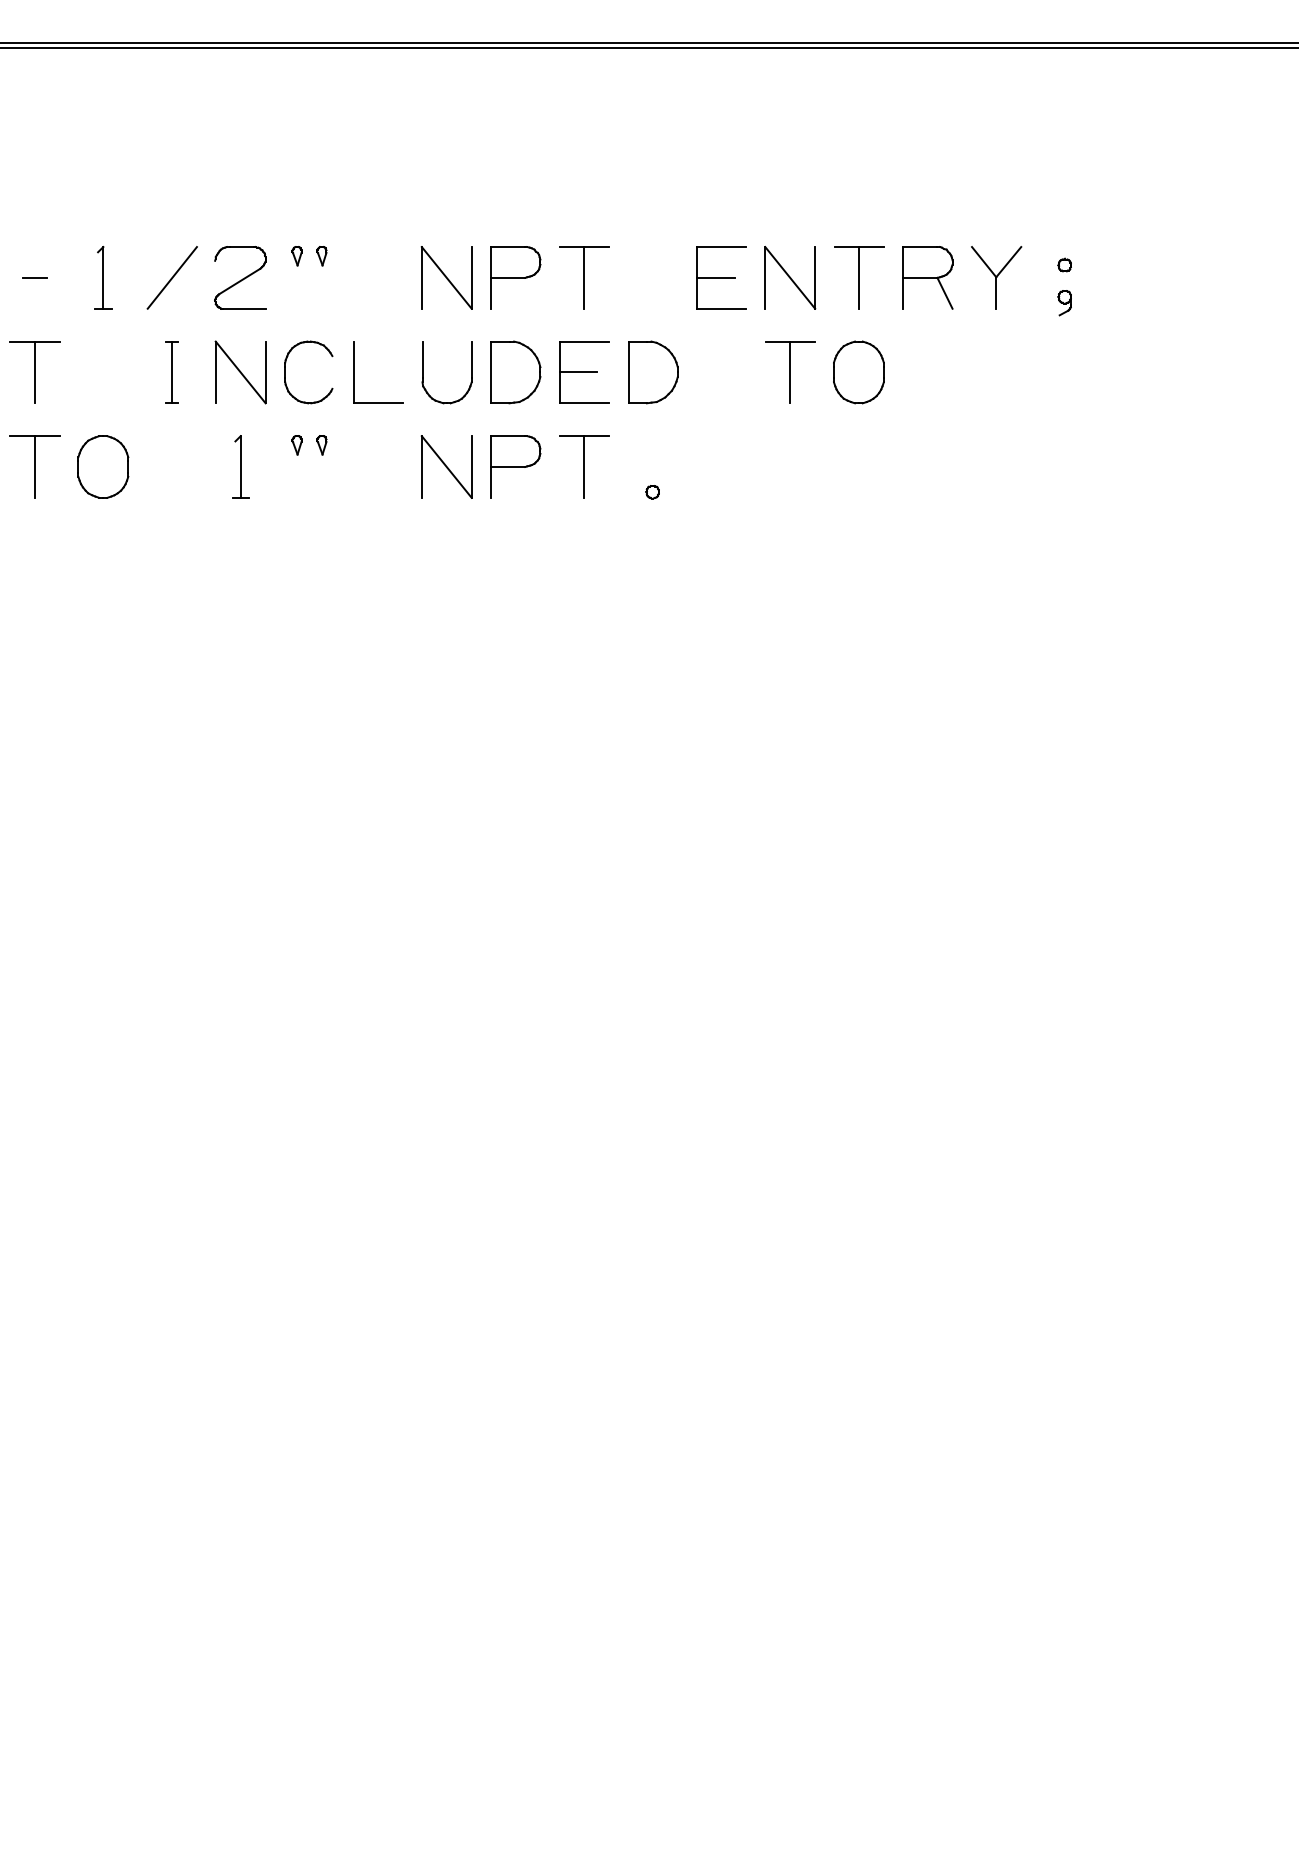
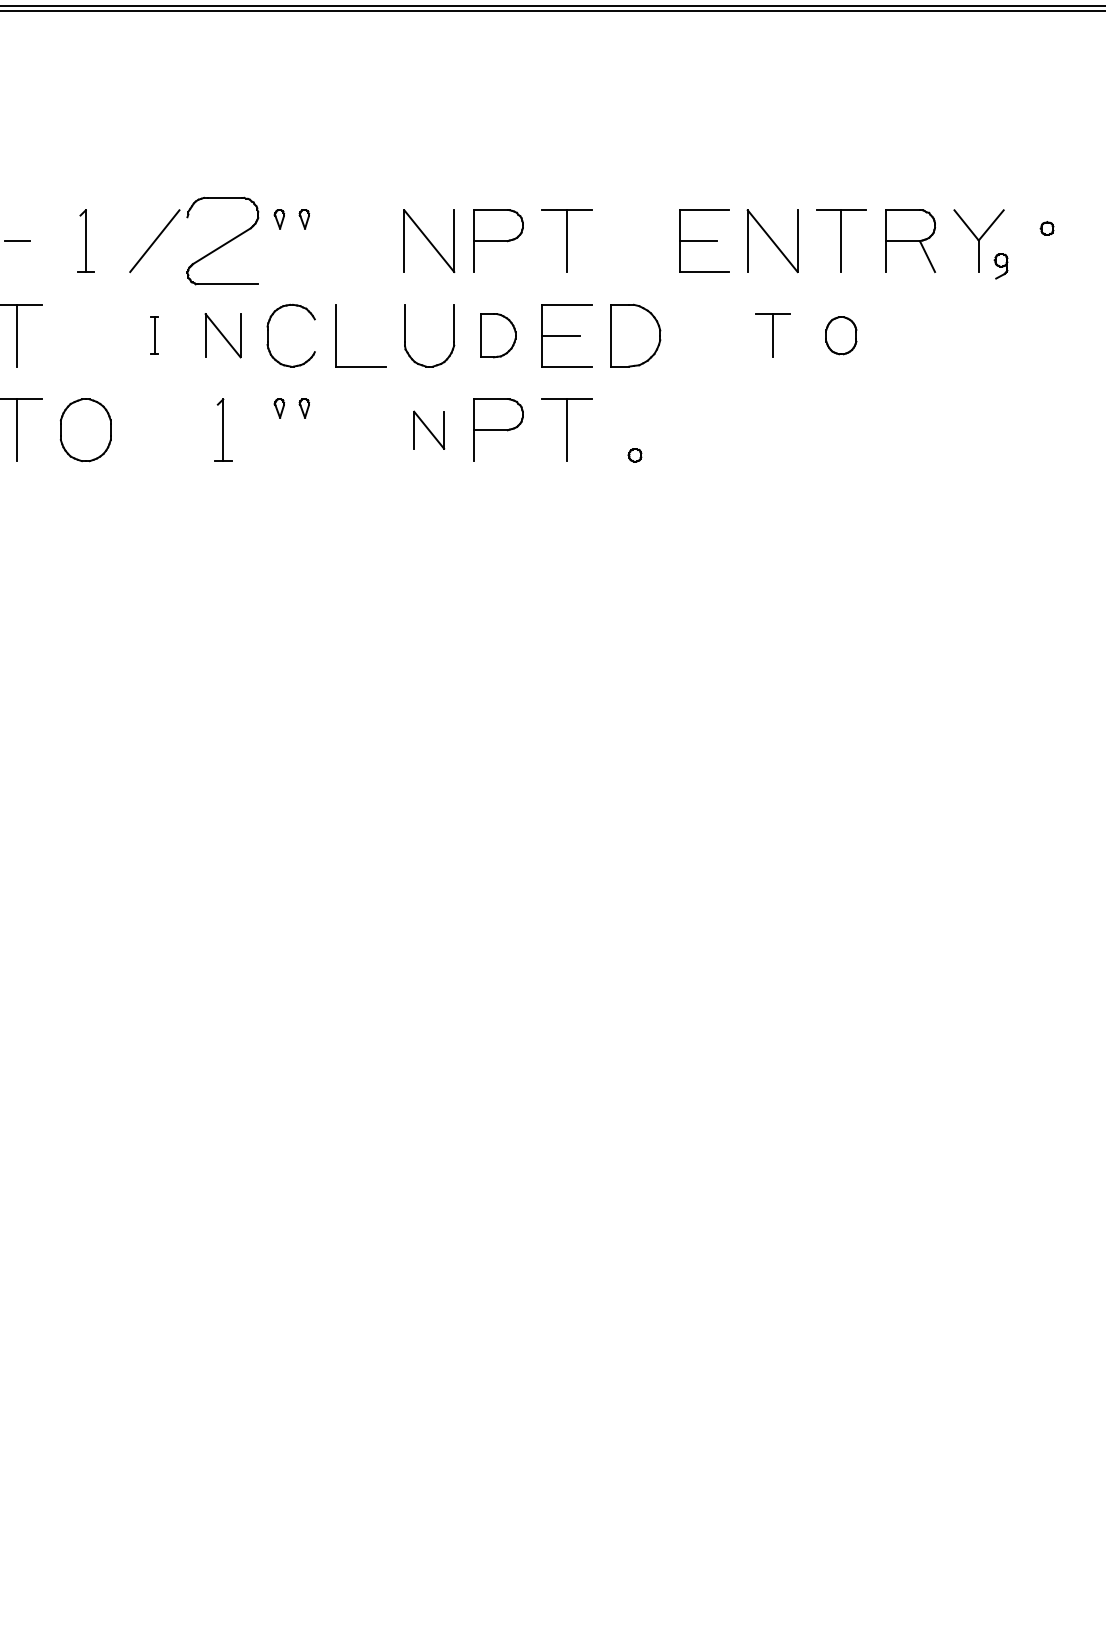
part: (240, 277) -> (222, 240), size x1.4
part: (1064, 303) -> (1000, 266), moved
part: (171, 372) -> (153, 335), size x0.6
part: (240, 372) -> (222, 335), size x0.7
part: (515, 372) -> (497, 335), size x0.7
part: (790, 372) -> (772, 335), size x0.7
part: (858, 372) -> (840, 335), size x0.6
part: (446, 466) -> (428, 429), size x0.6

